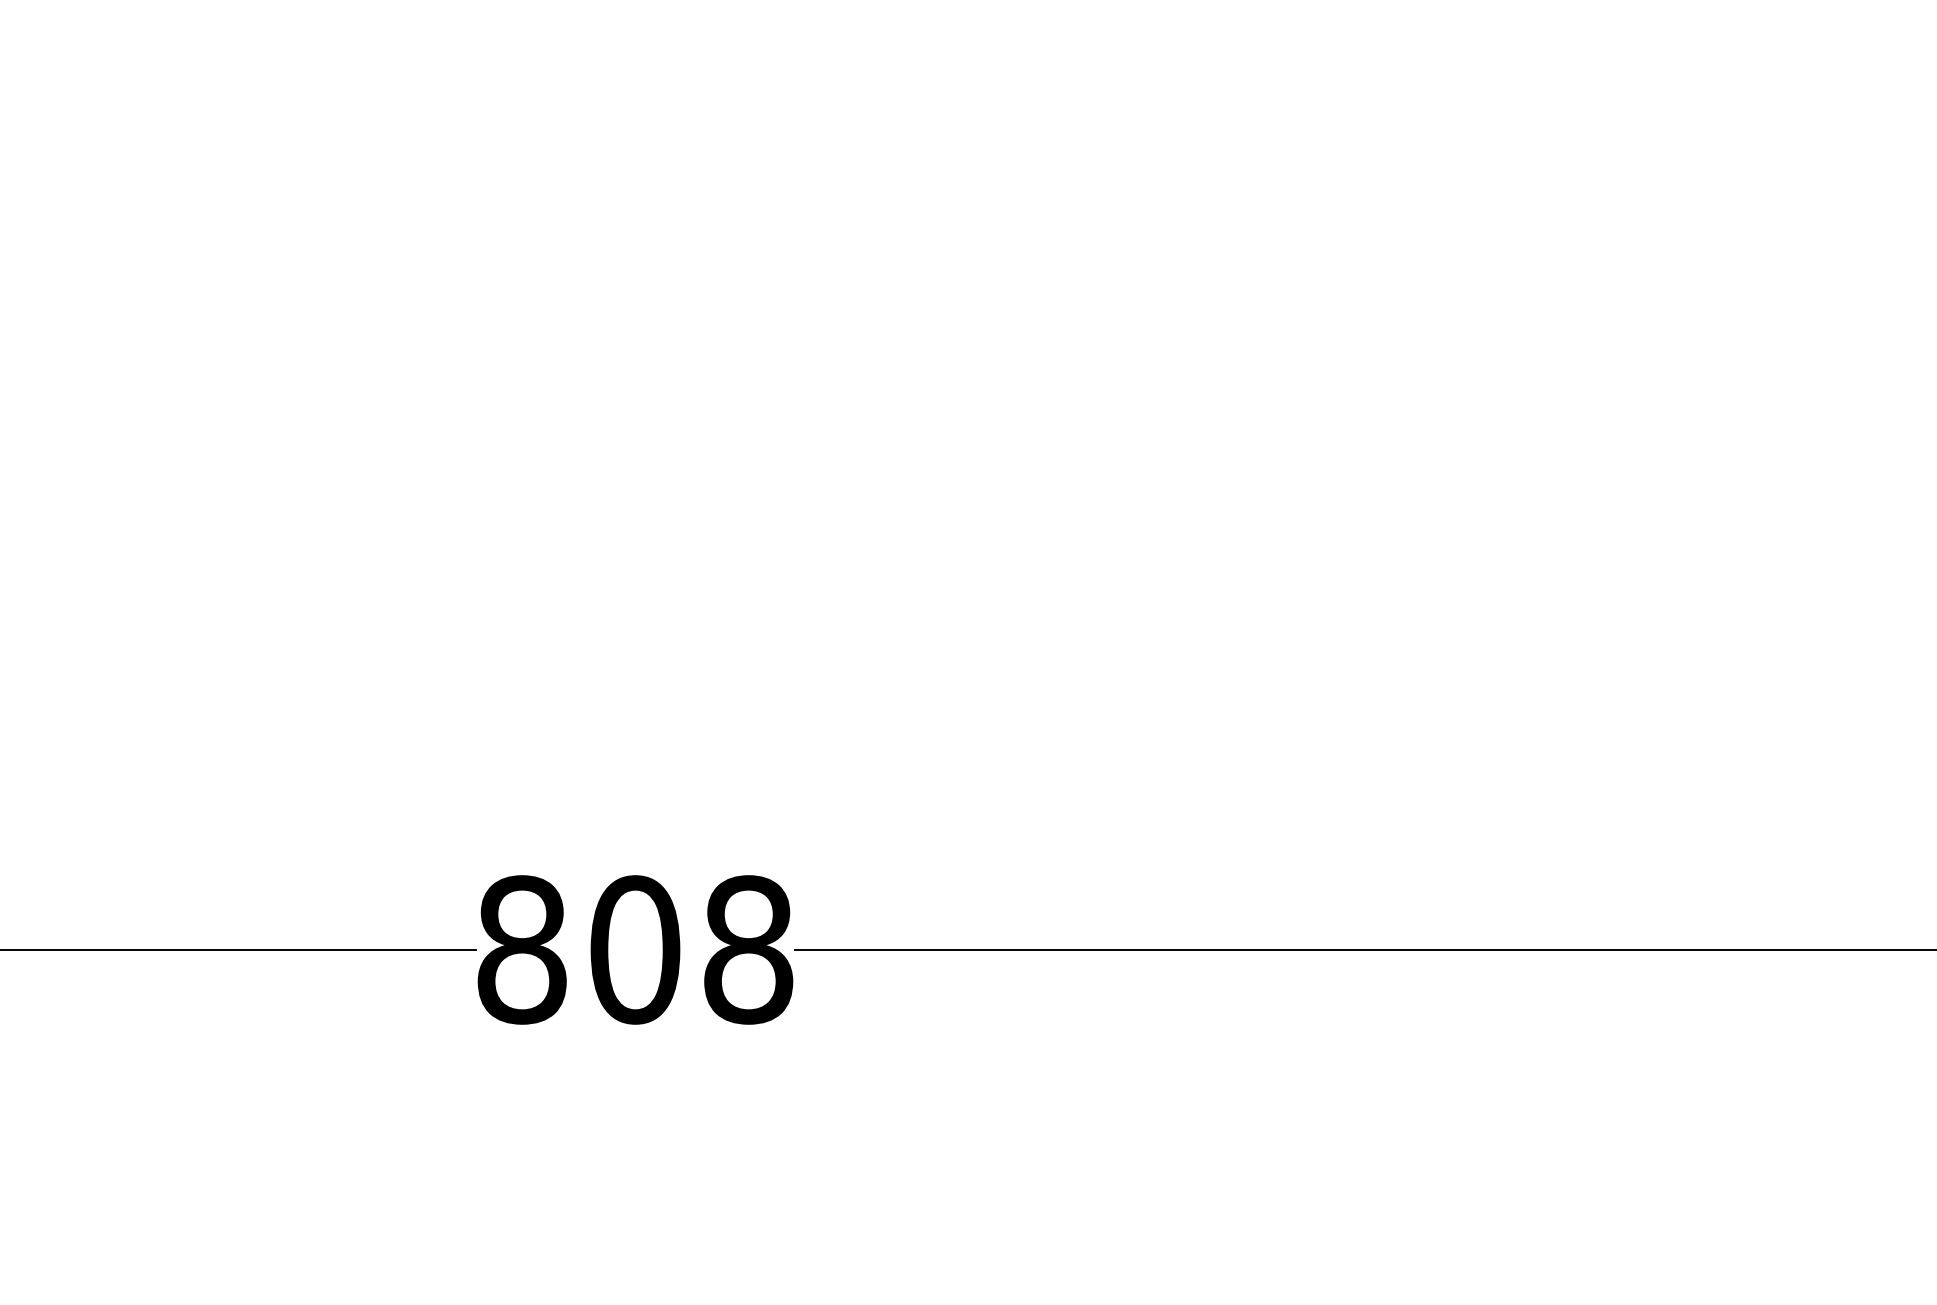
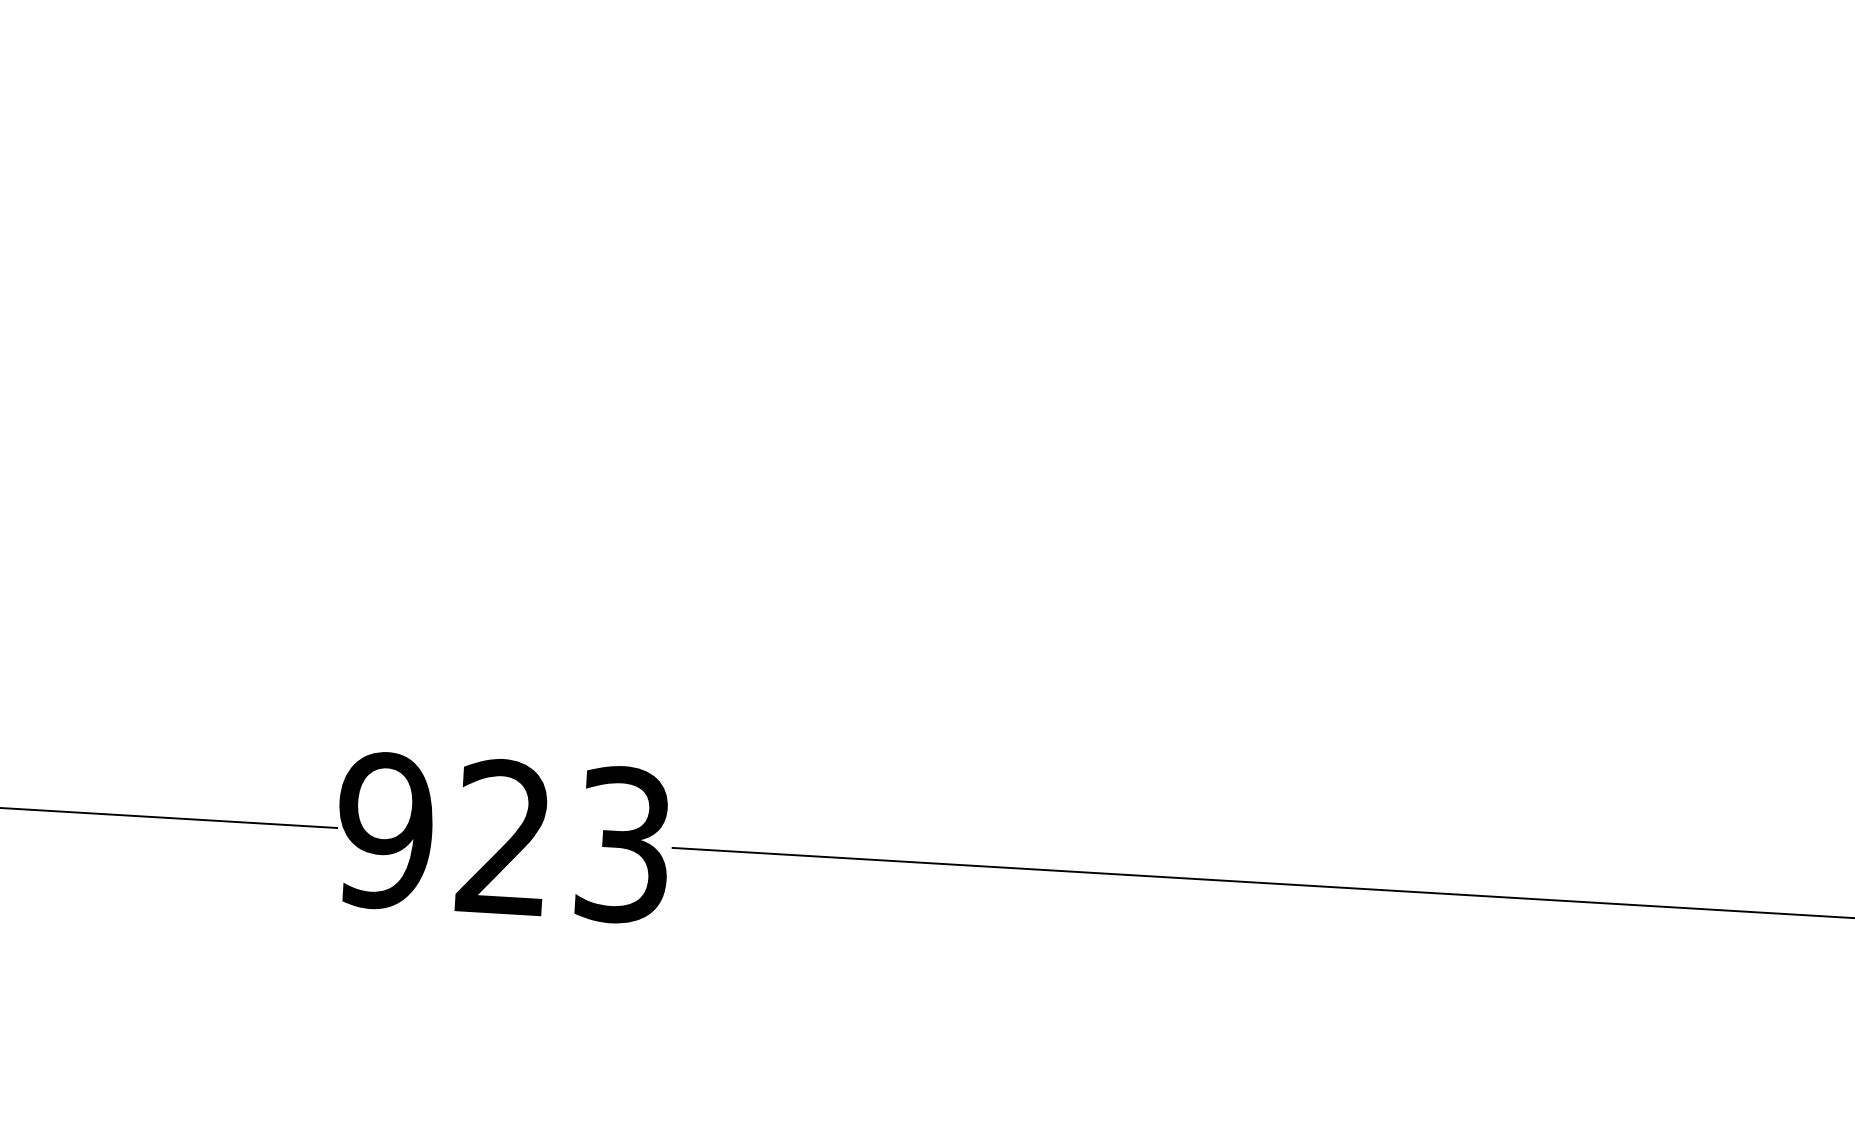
text: (634, 949) -> (503, 837), 808 -> 923

